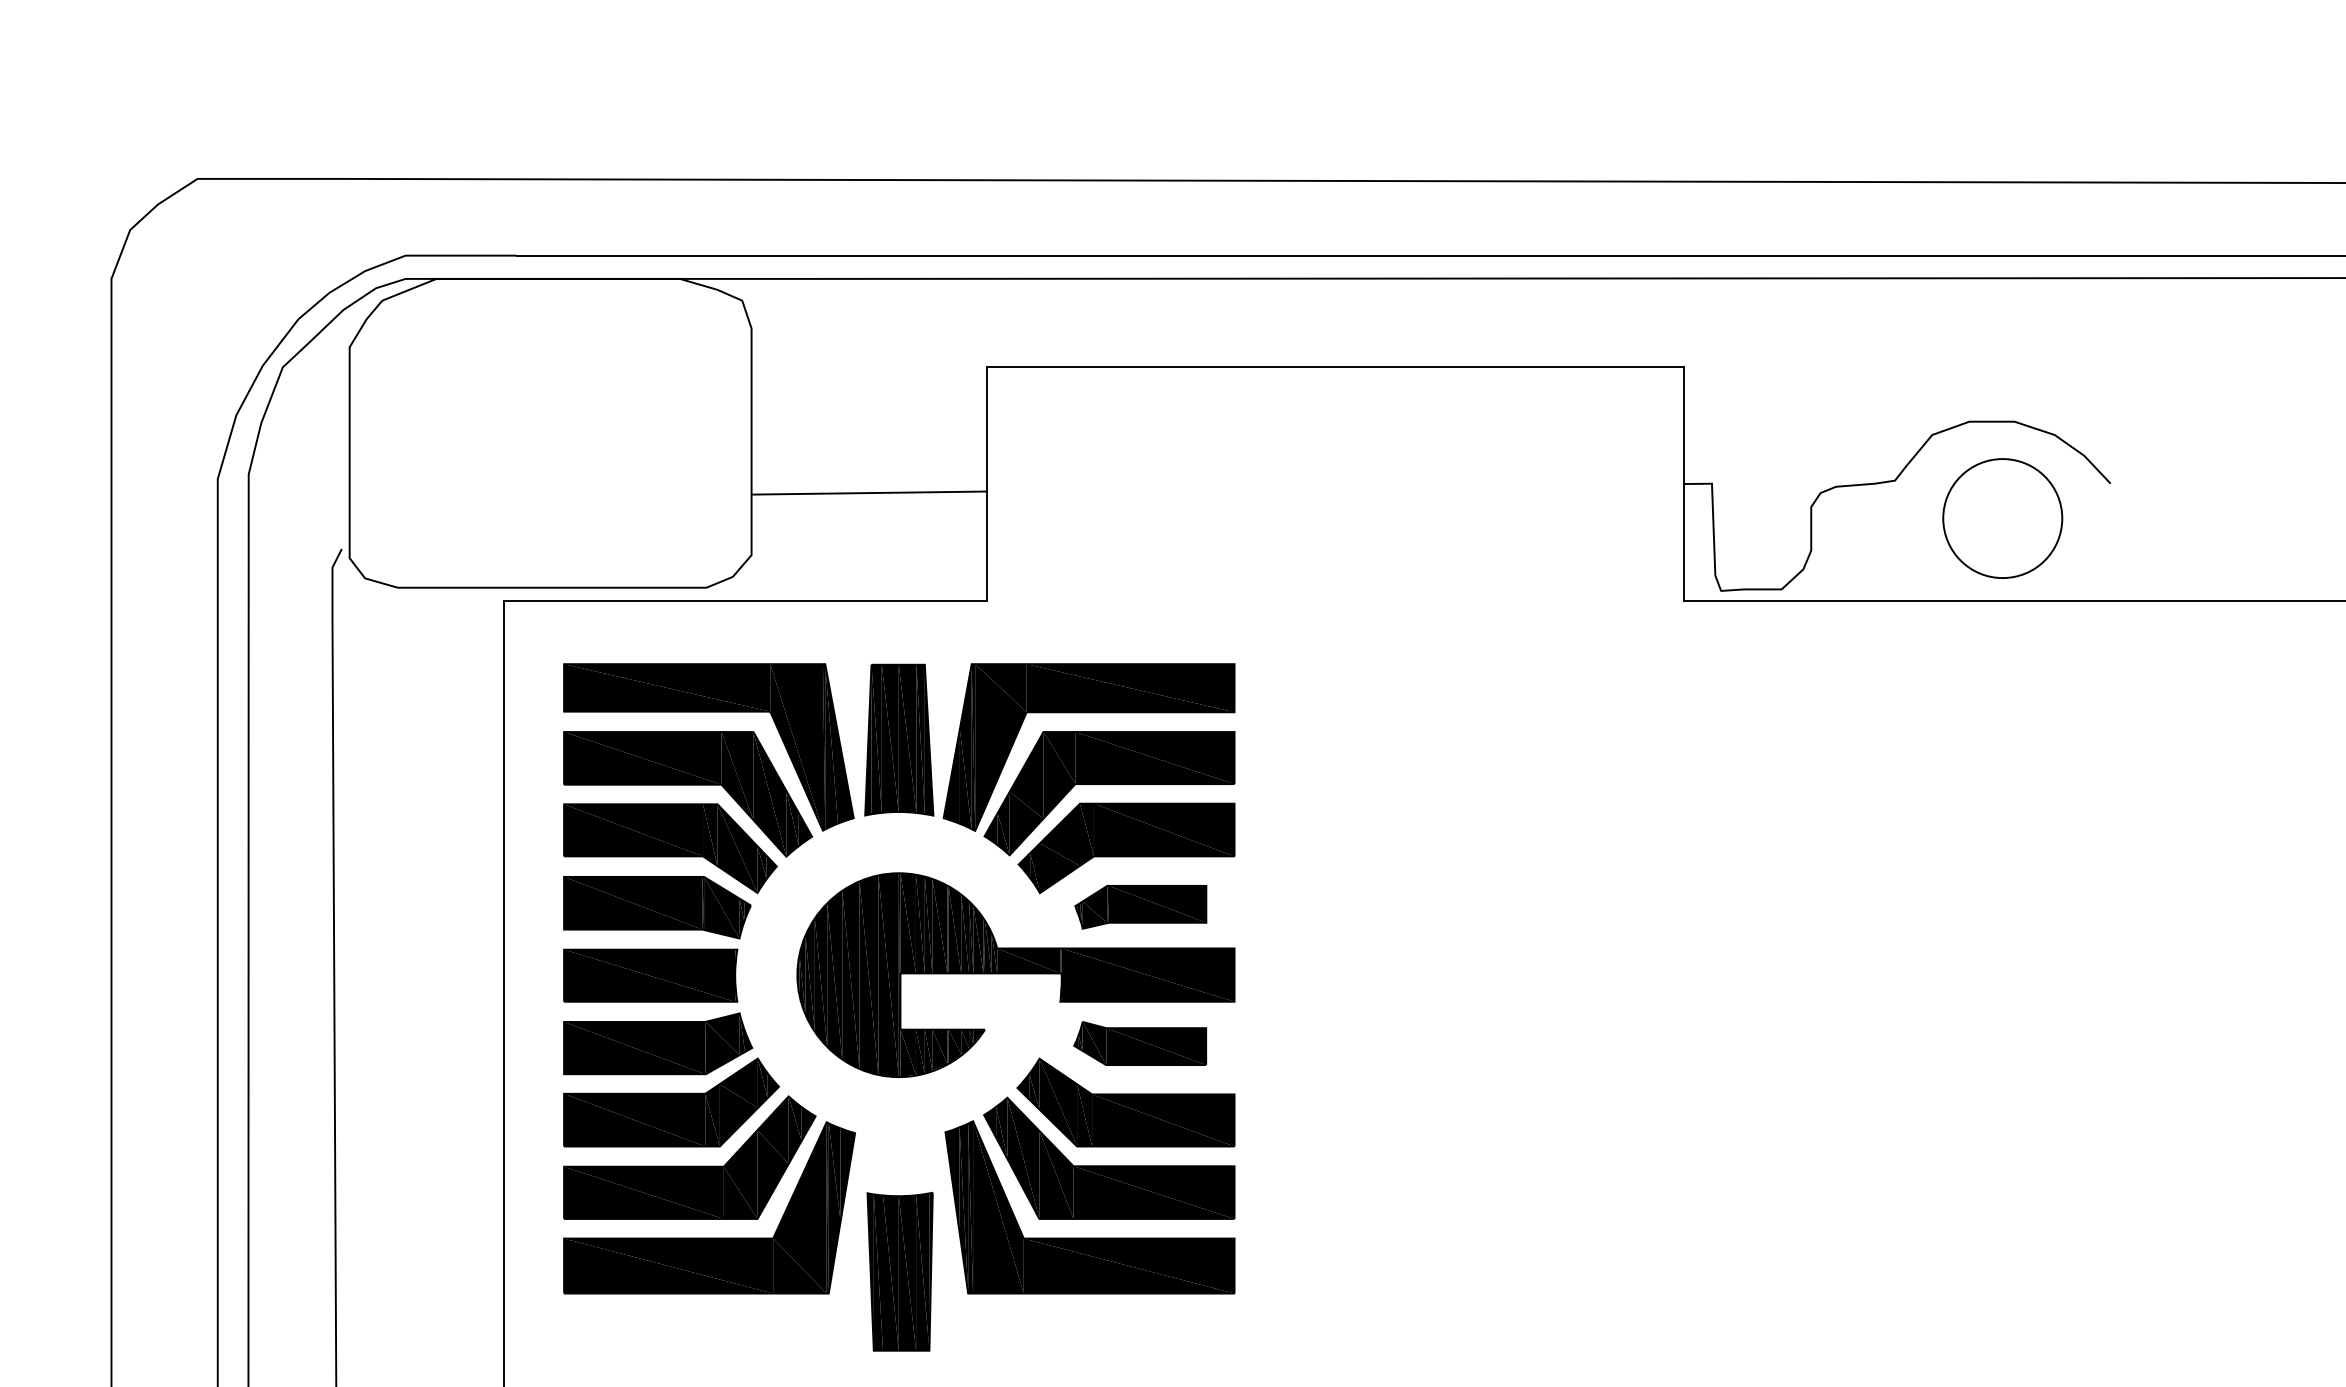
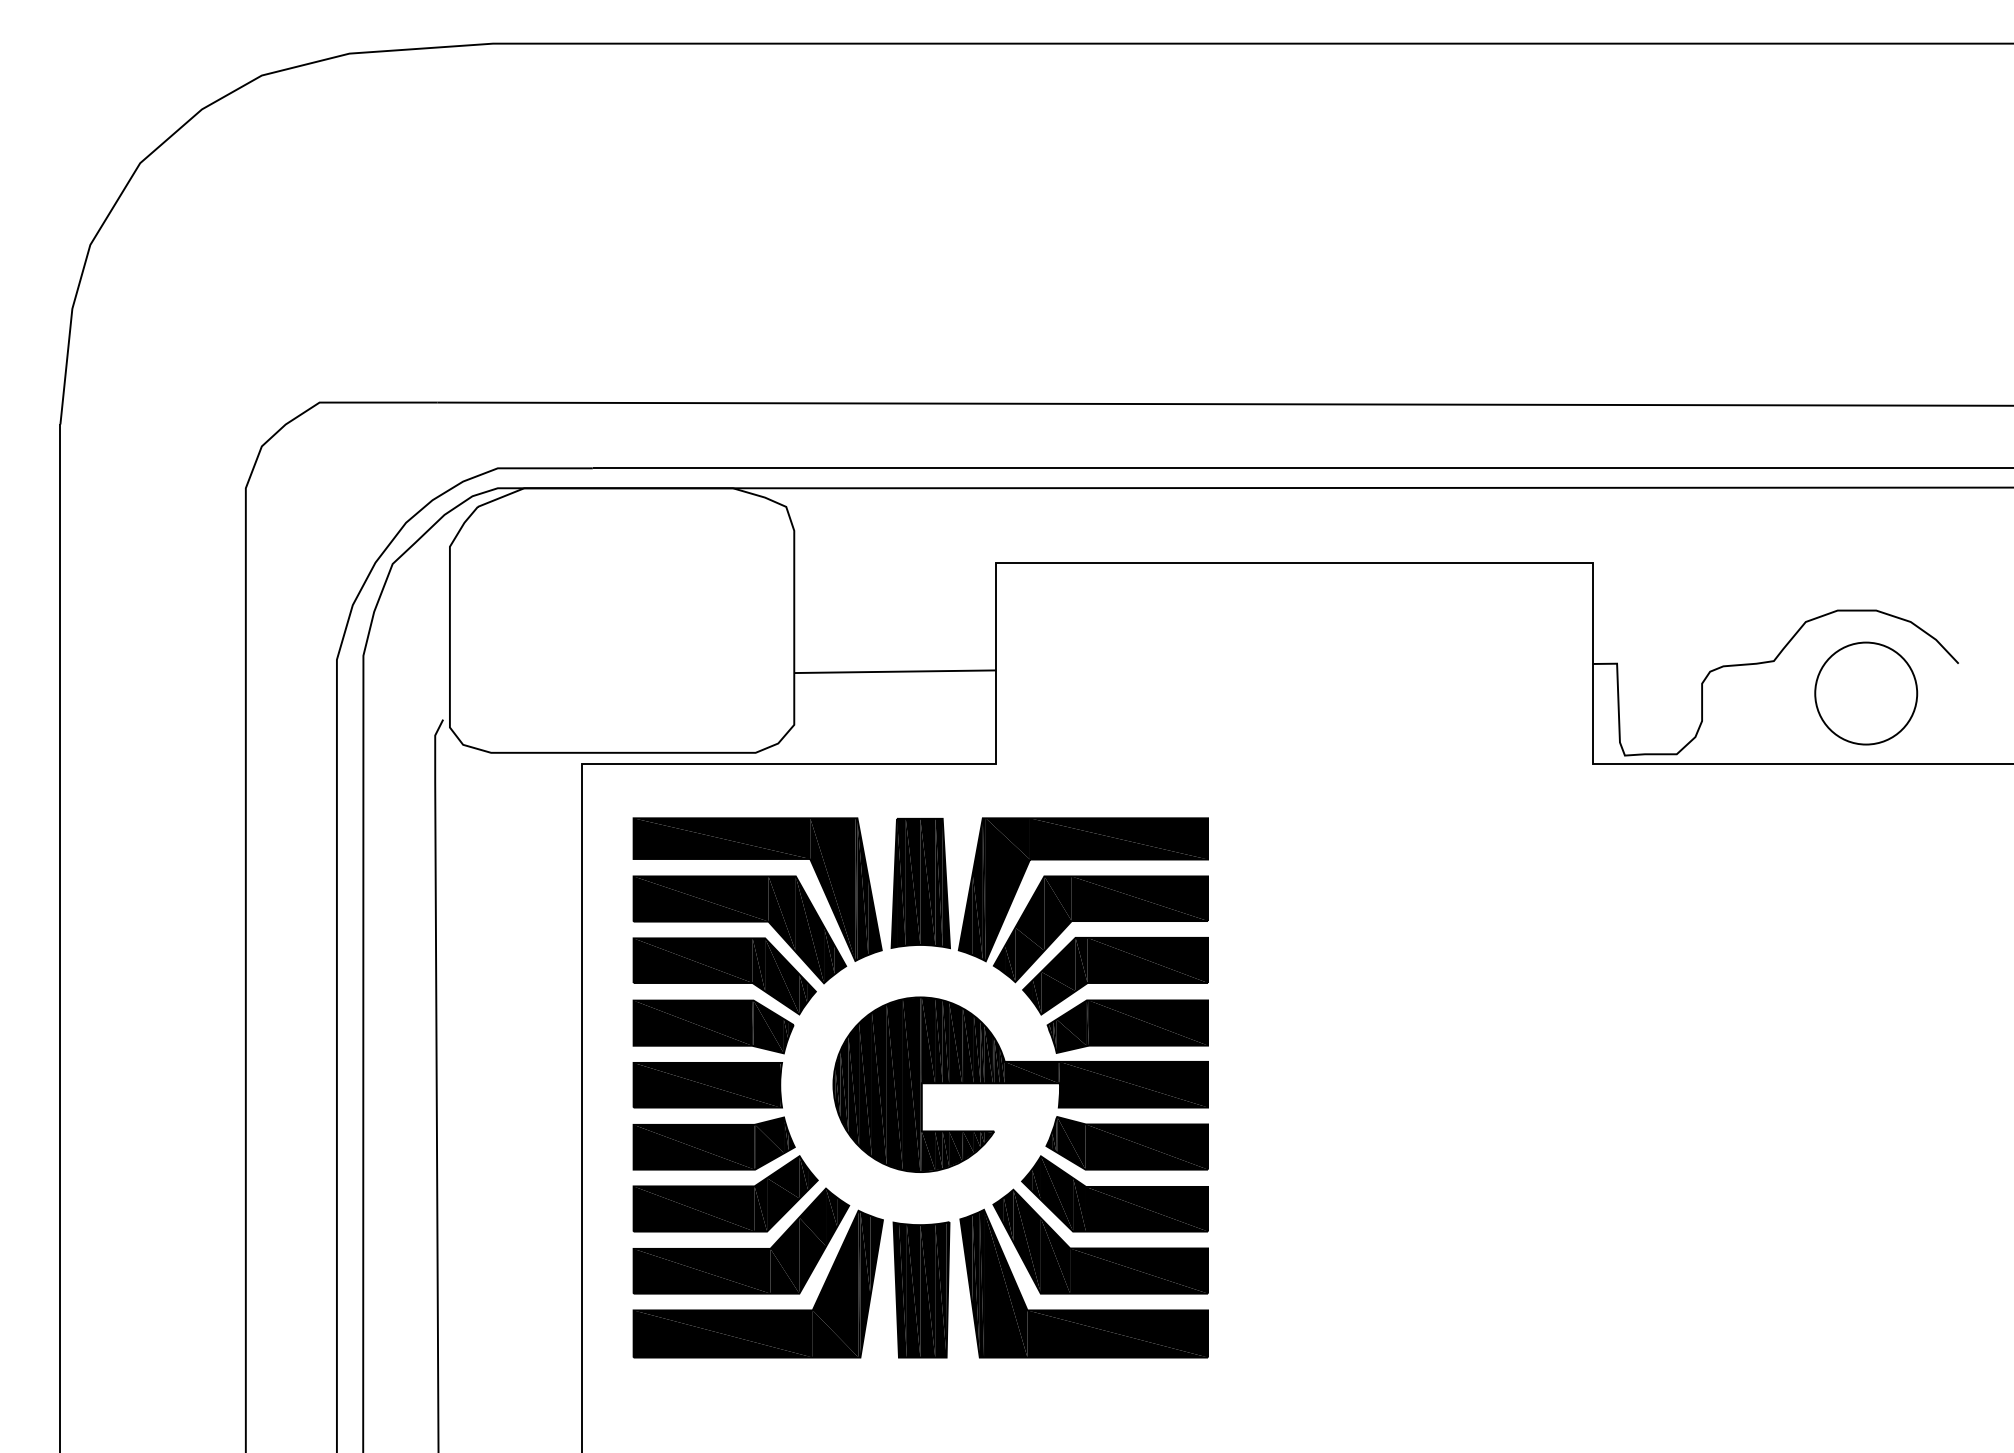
part: (1140, 907) -> (1127, 1026), size x1.43
part: (1139, 1043) -> (1126, 1143), size x1.43
part: (900, 1271) -> (921, 1289), moved

